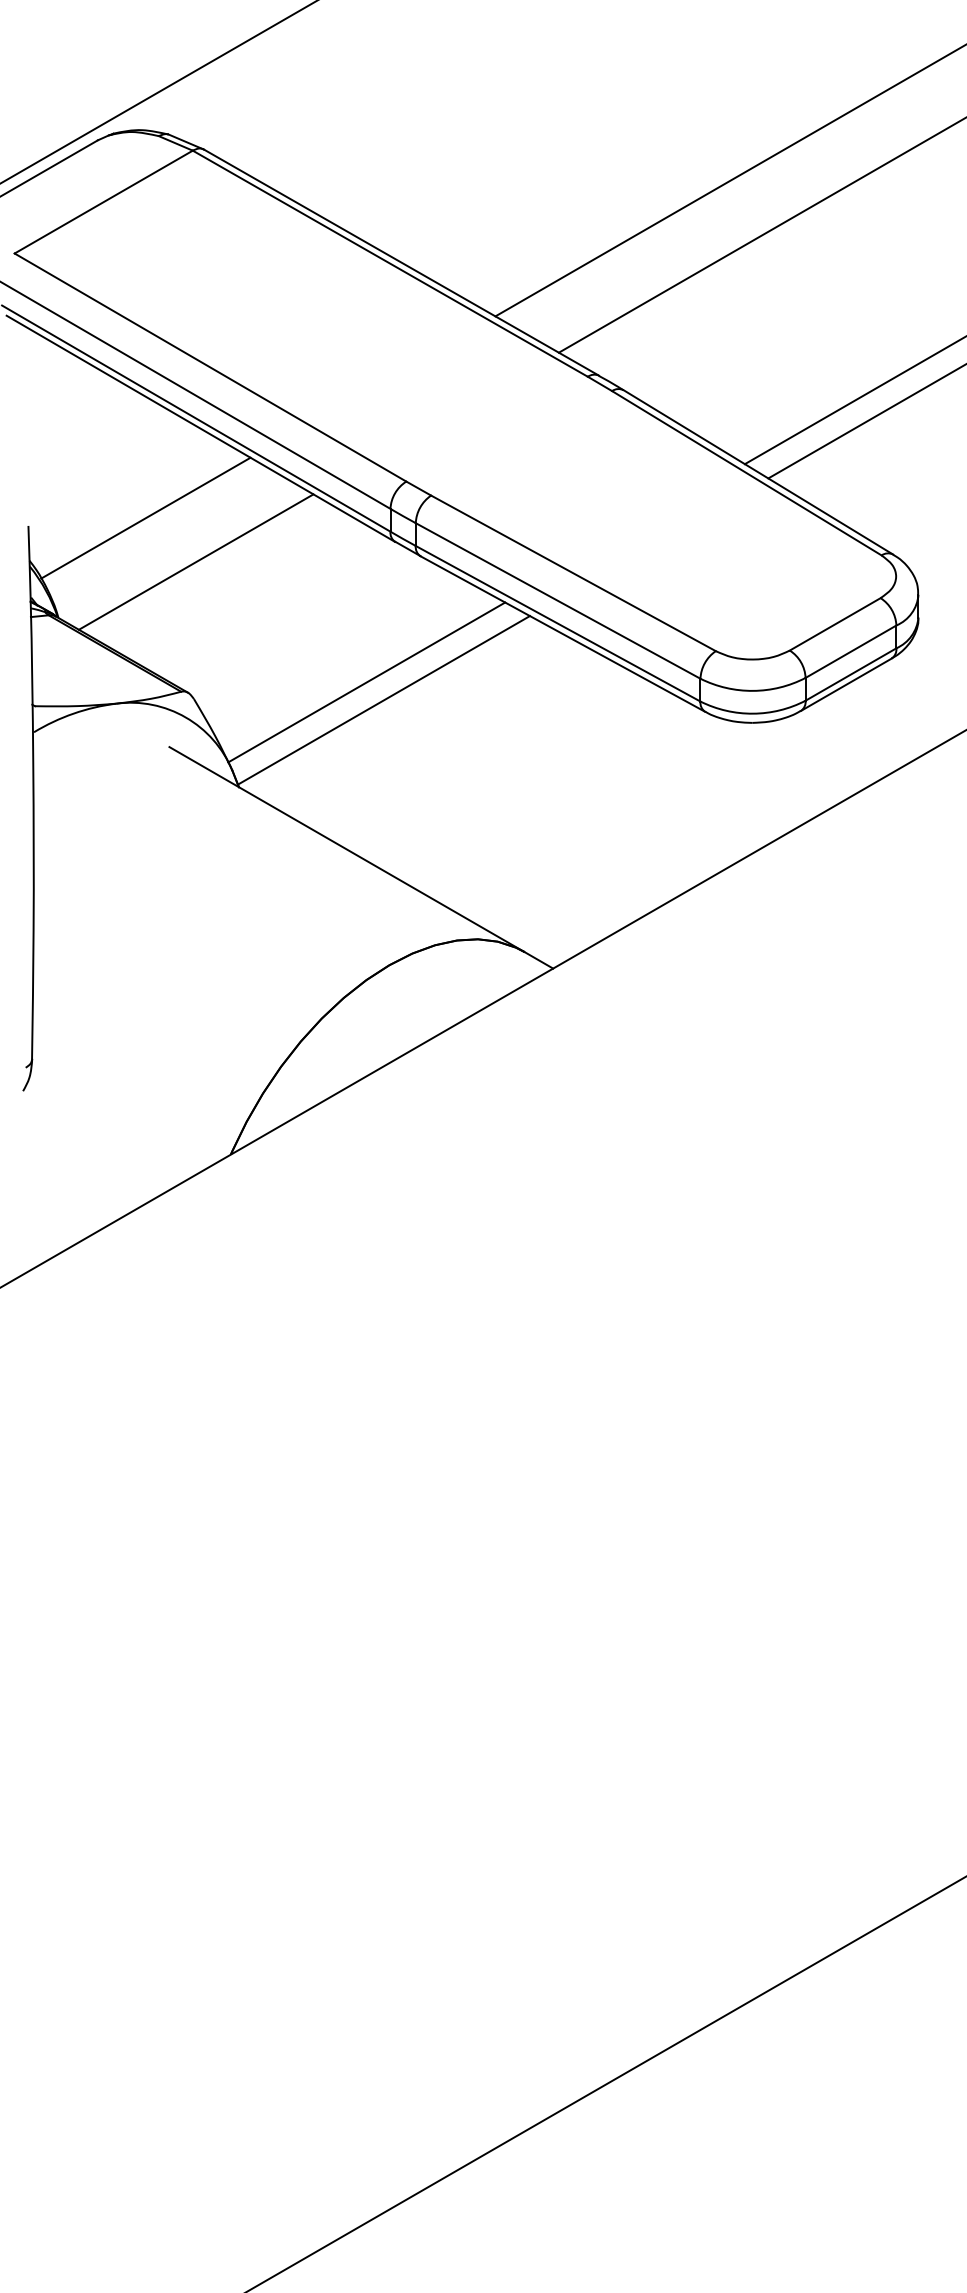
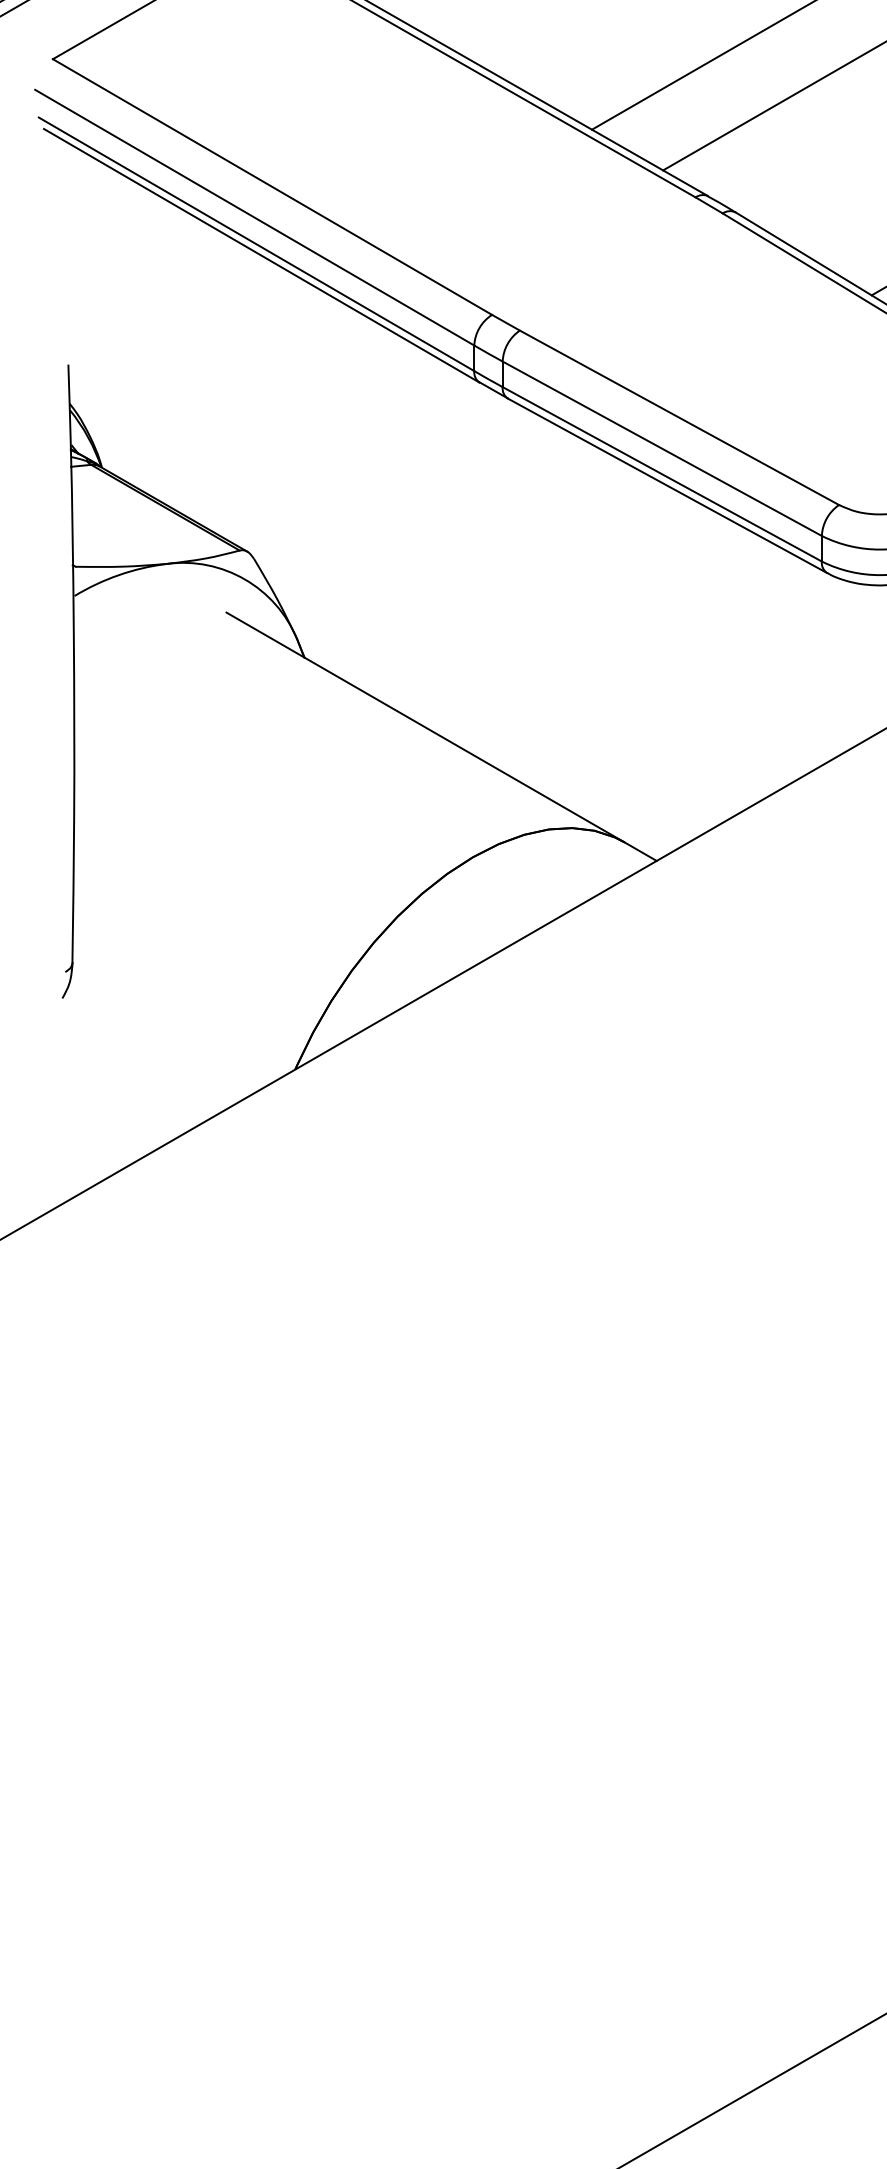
line: (145, 517) -> (199, 355), removed
line: (195, 561) -> (255, 404), removed
line: (366, 682) -> (447, 540), removed
line: (383, 700) -> (466, 560), removed

